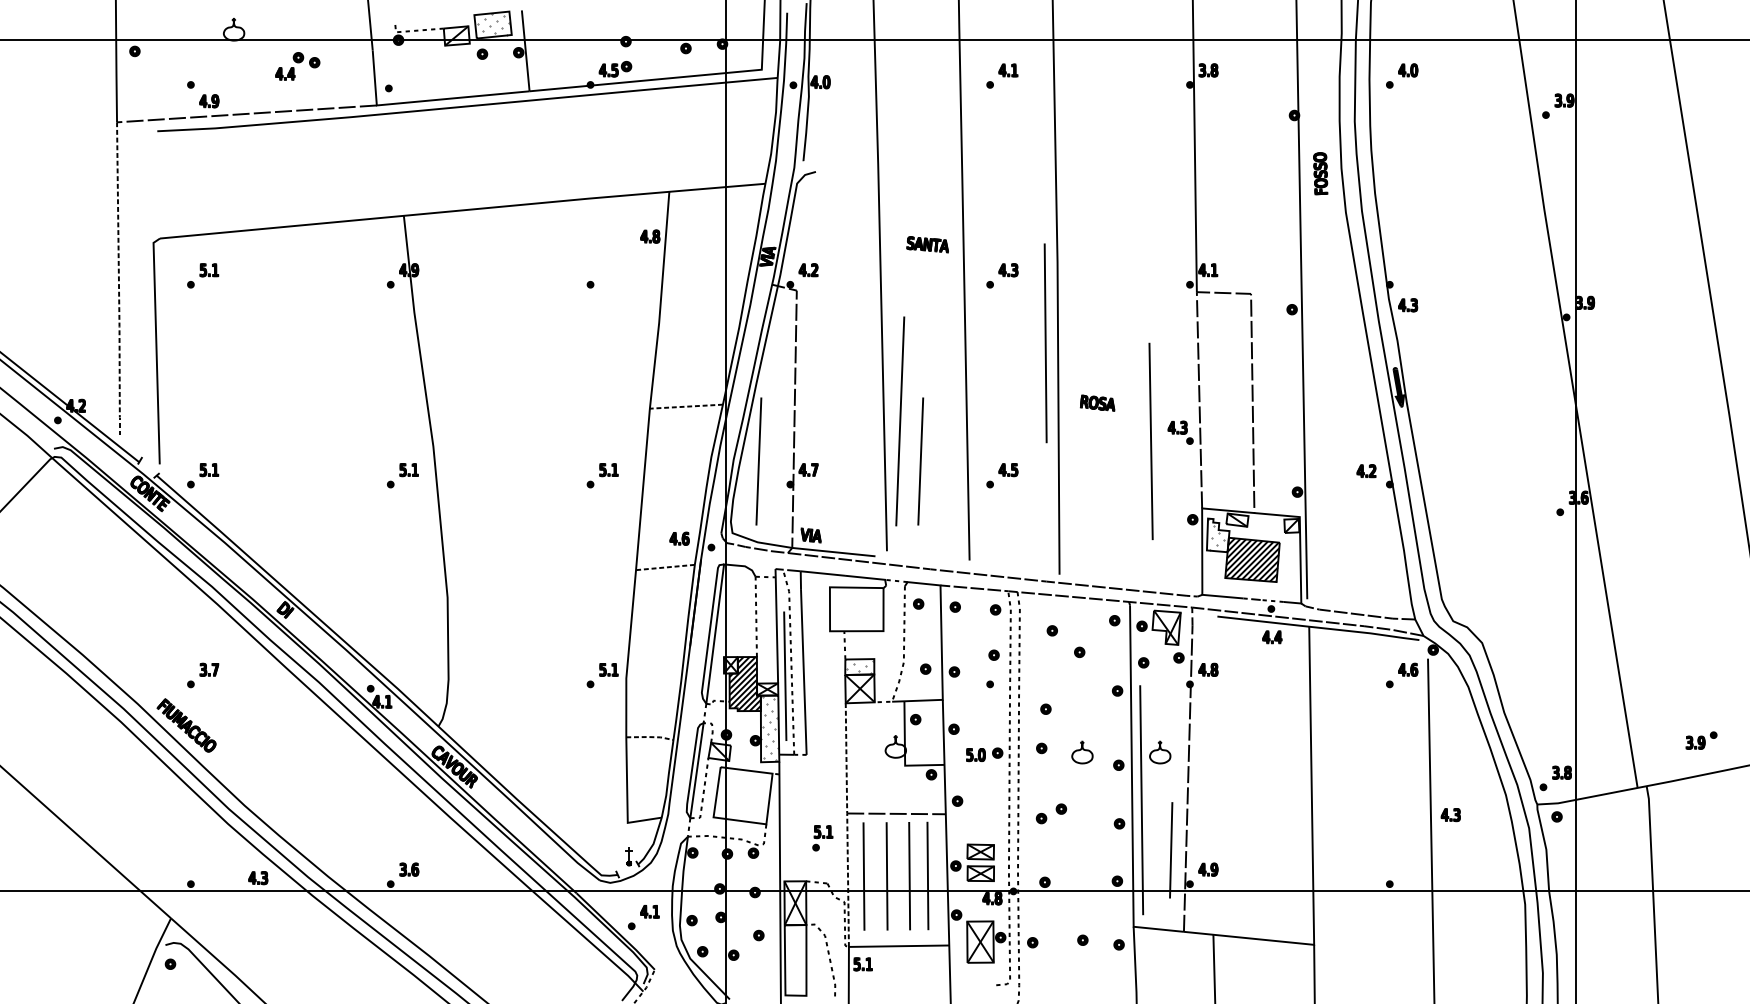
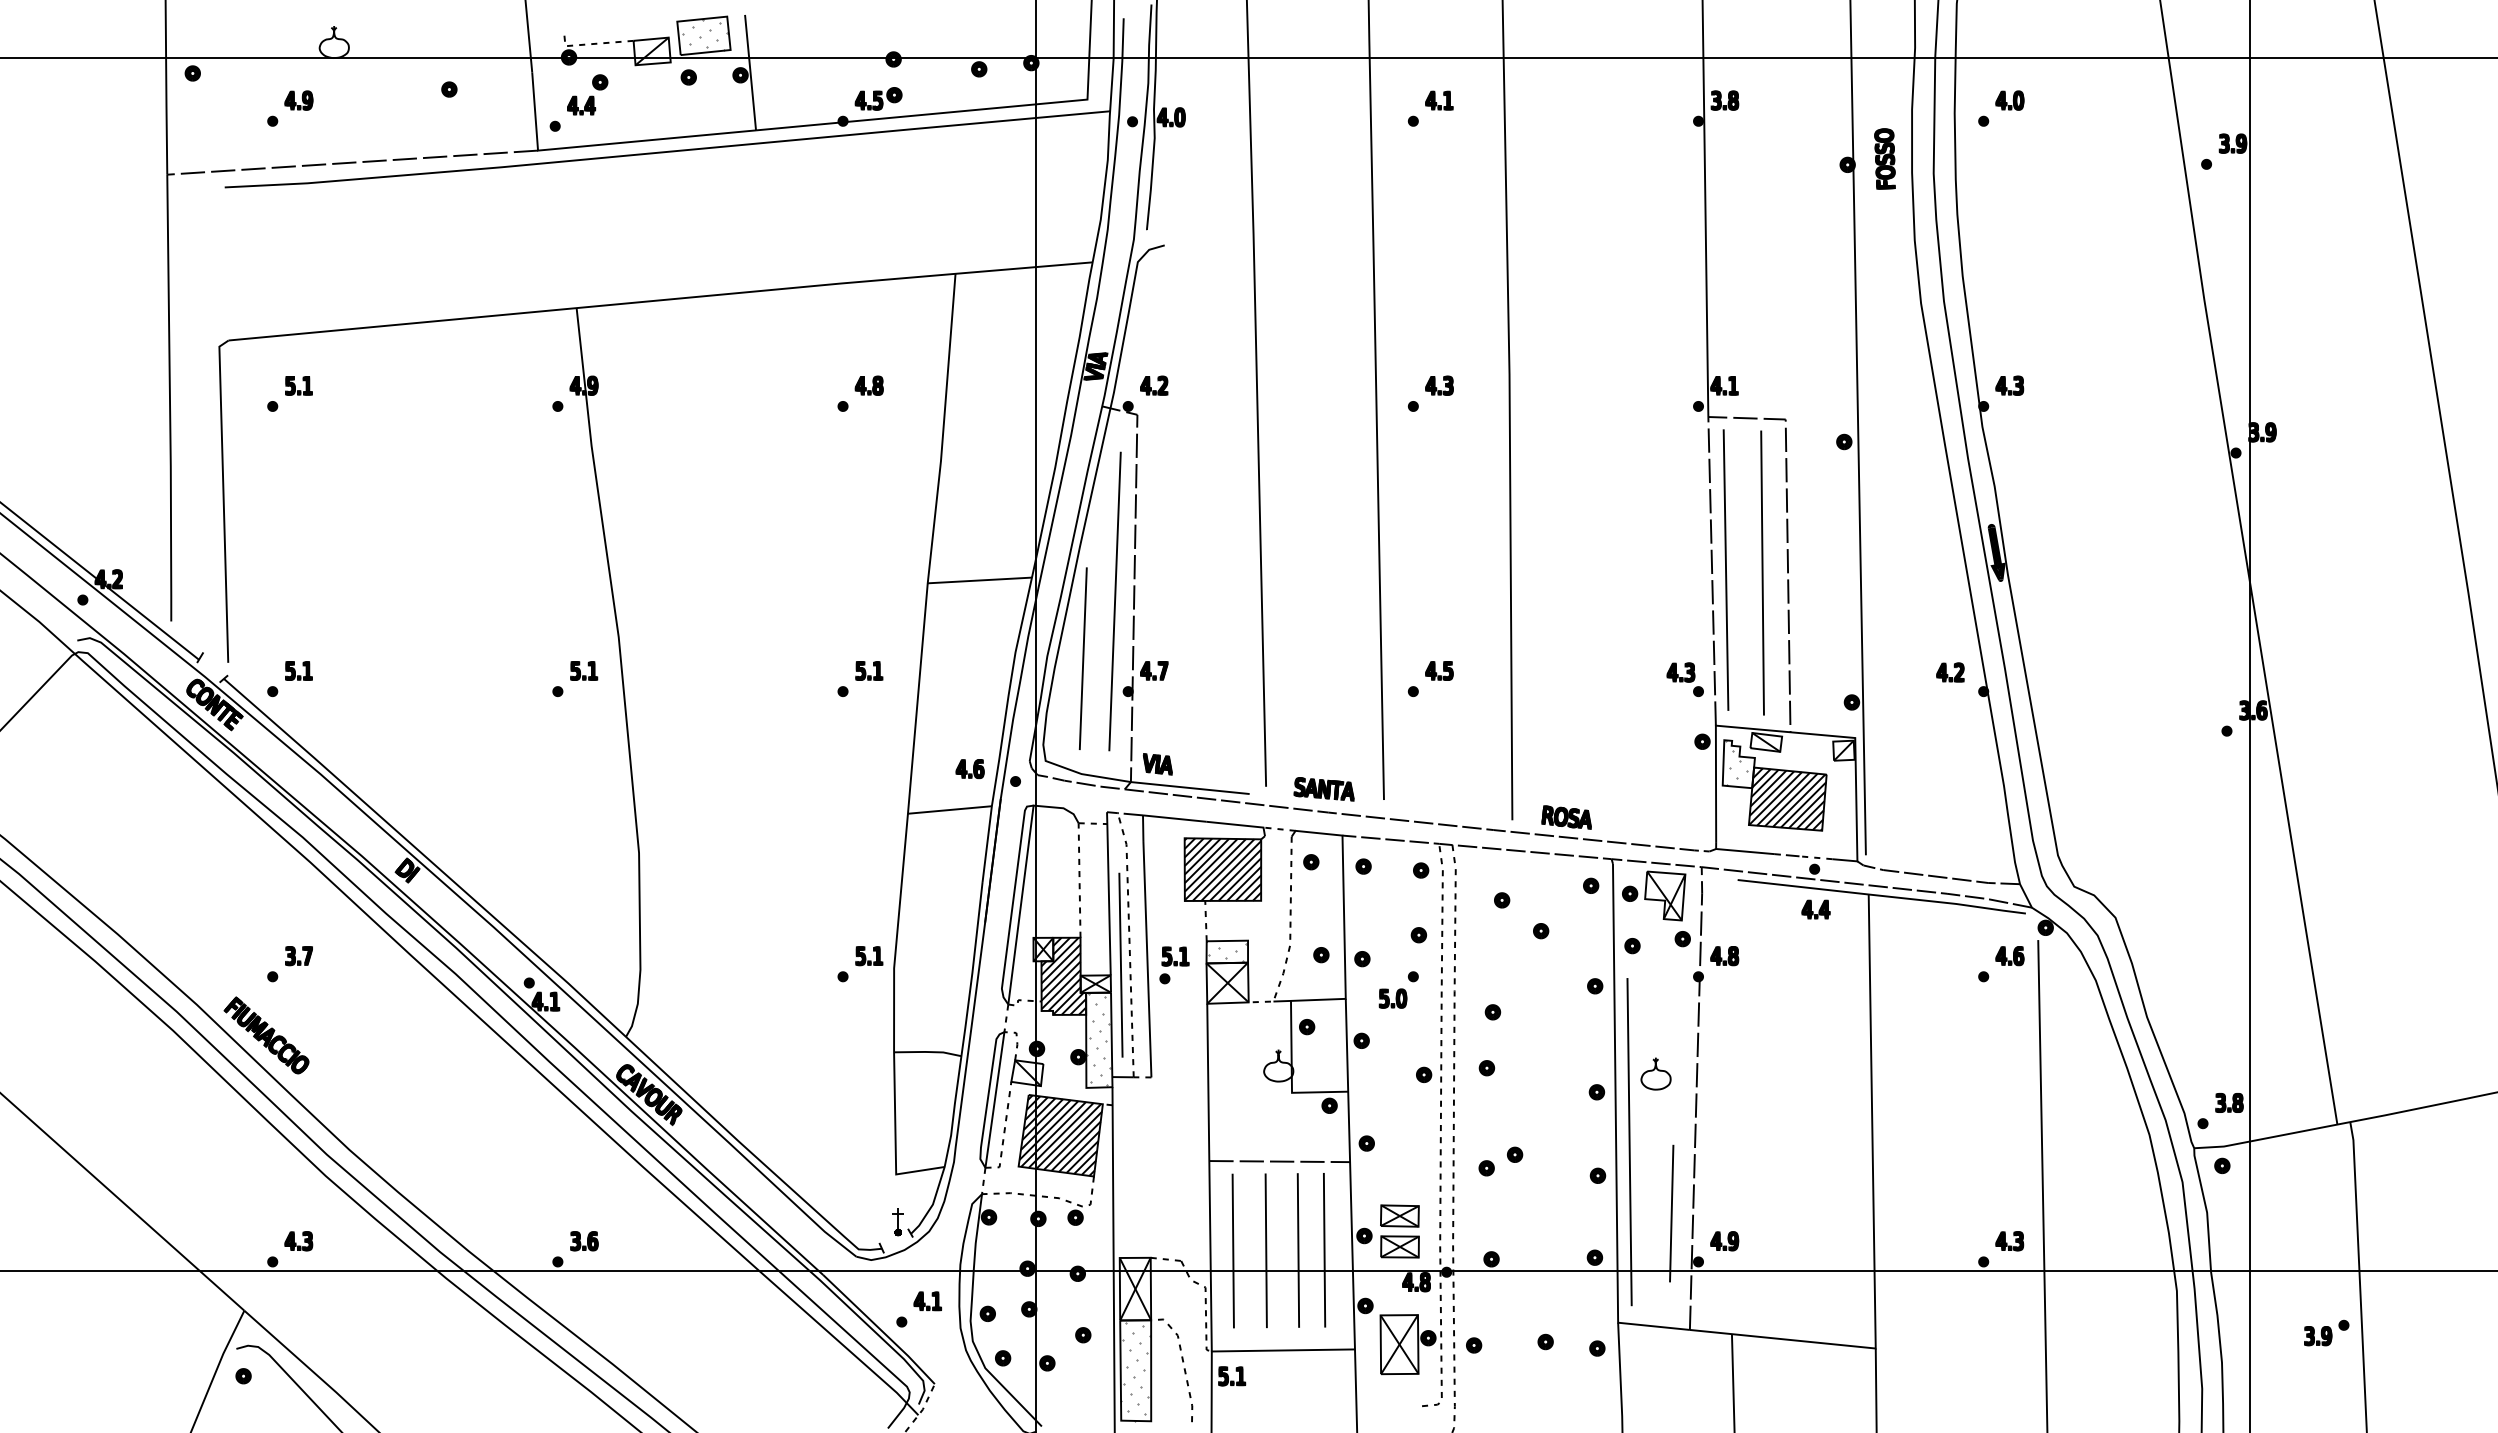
part: (289, 66) -> (587, 94), moved
text: (208, 101) -> (298, 100), moved
text: (1320, 173) -> (1884, 158), moved
text: (649, 236) -> (868, 385), moved
text: (927, 244) -> (1323, 789), moved
line: (118, 279) -> (169, 399), dashed -> solid
text: (1407, 305) -> (2009, 385), moved
line: (1045, 342) -> (1762, 572), moved
text: (1097, 403) -> (1566, 817), moved
line: (686, 406) -> (979, 580), dashed -> solid
line: (899, 421) -> (1114, 601), moved
part: (1180, 432) -> (1684, 679), moved
line: (1150, 441) -> (1725, 569), moved
line: (920, 461) -> (1313, 658), removed
line: (665, 567) -> (949, 810), dashed -> solid
hatch: (856, 609) -> (1222, 869), added
line: (650, 737) -> (928, 1052), dashed -> solid
part: (1701, 740) -> (2326, 1332), moved
part: (1082, 752) -> (1544, 1073), removed
text: (975, 754) -> (1392, 998), moved
hatch: (742, 795) -> (1060, 1135), added
text: (1450, 815) -> (2009, 1241), moved
line: (847, 824) -> (1209, 1176), dashed -> solid
part: (822, 838) -> (1174, 965), moved
text: (258, 878) -> (298, 1241), moved
hatch: (795, 960) -> (1135, 1371), added

